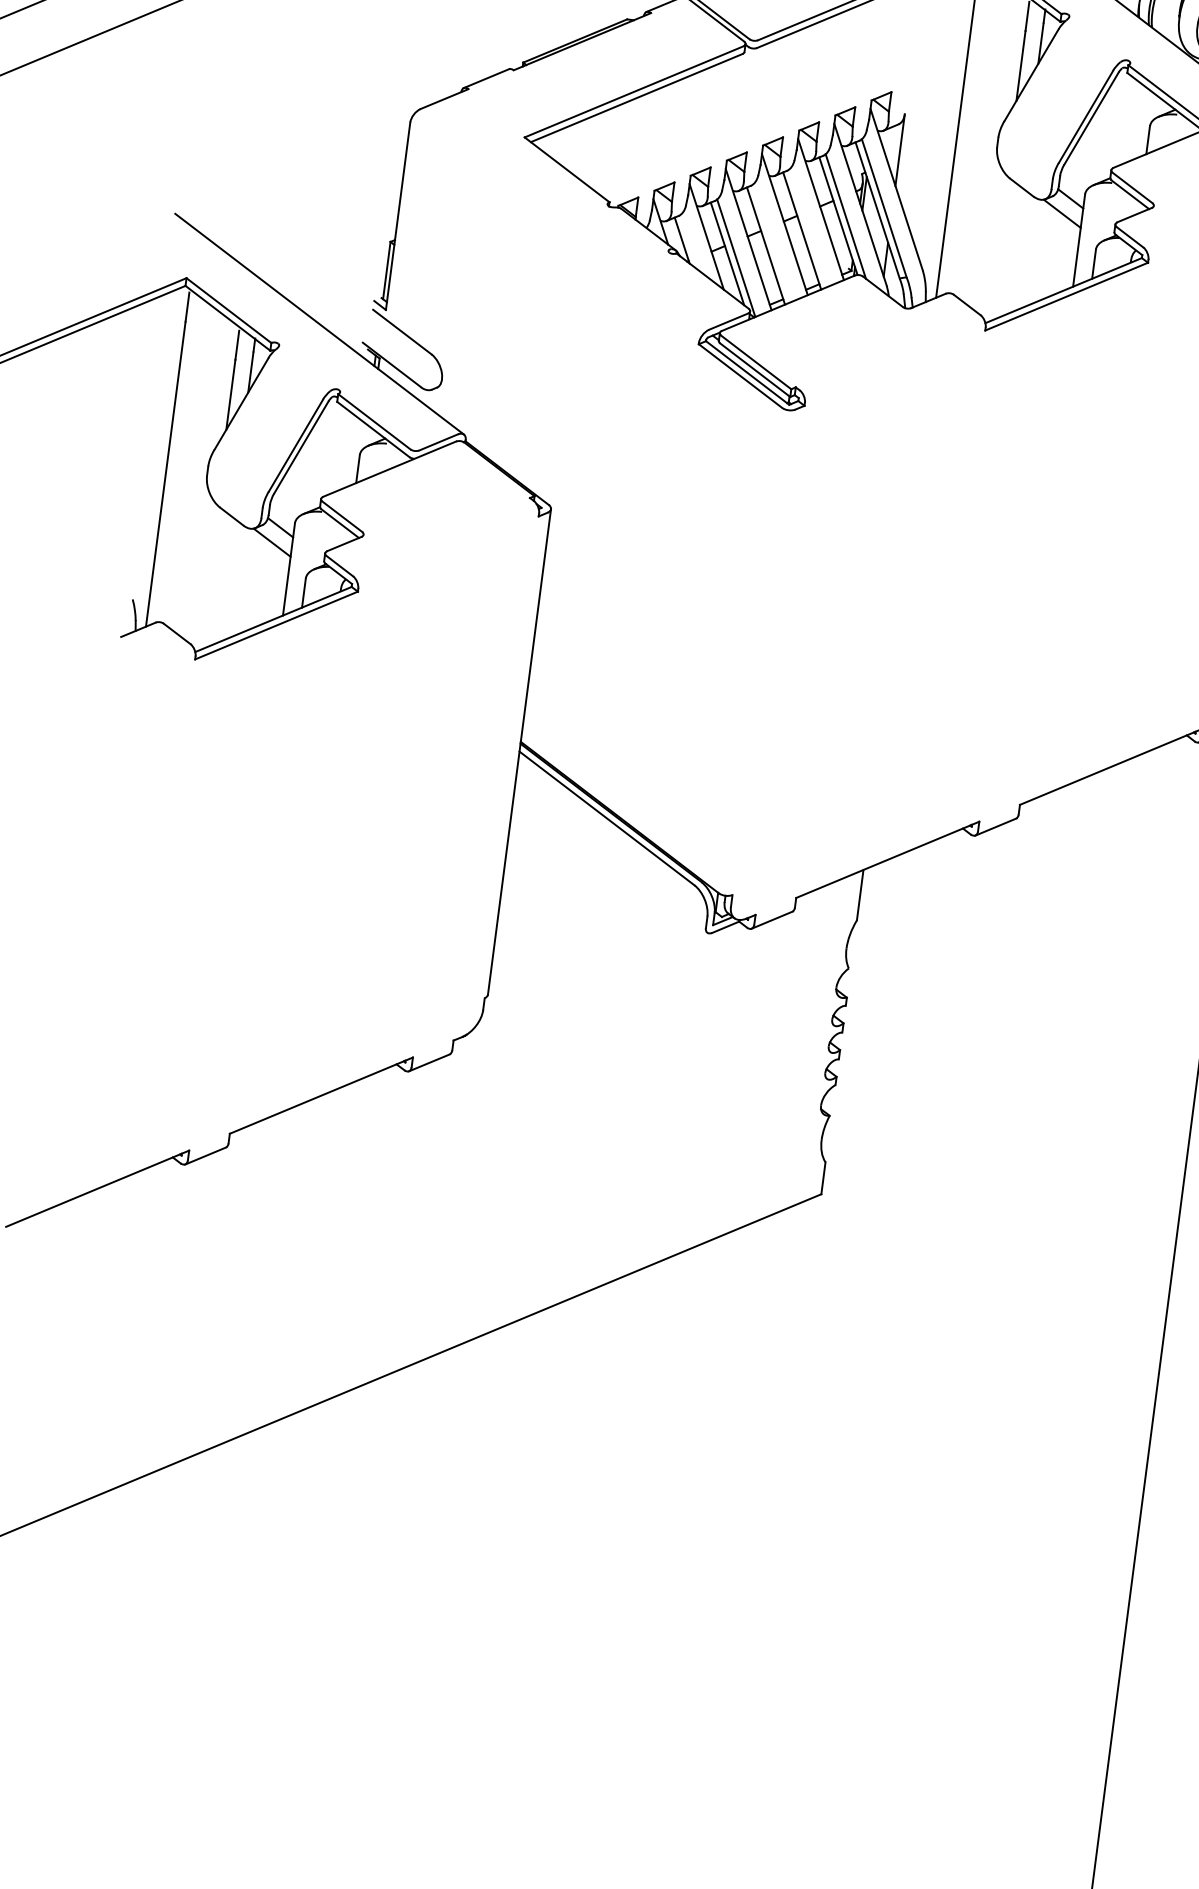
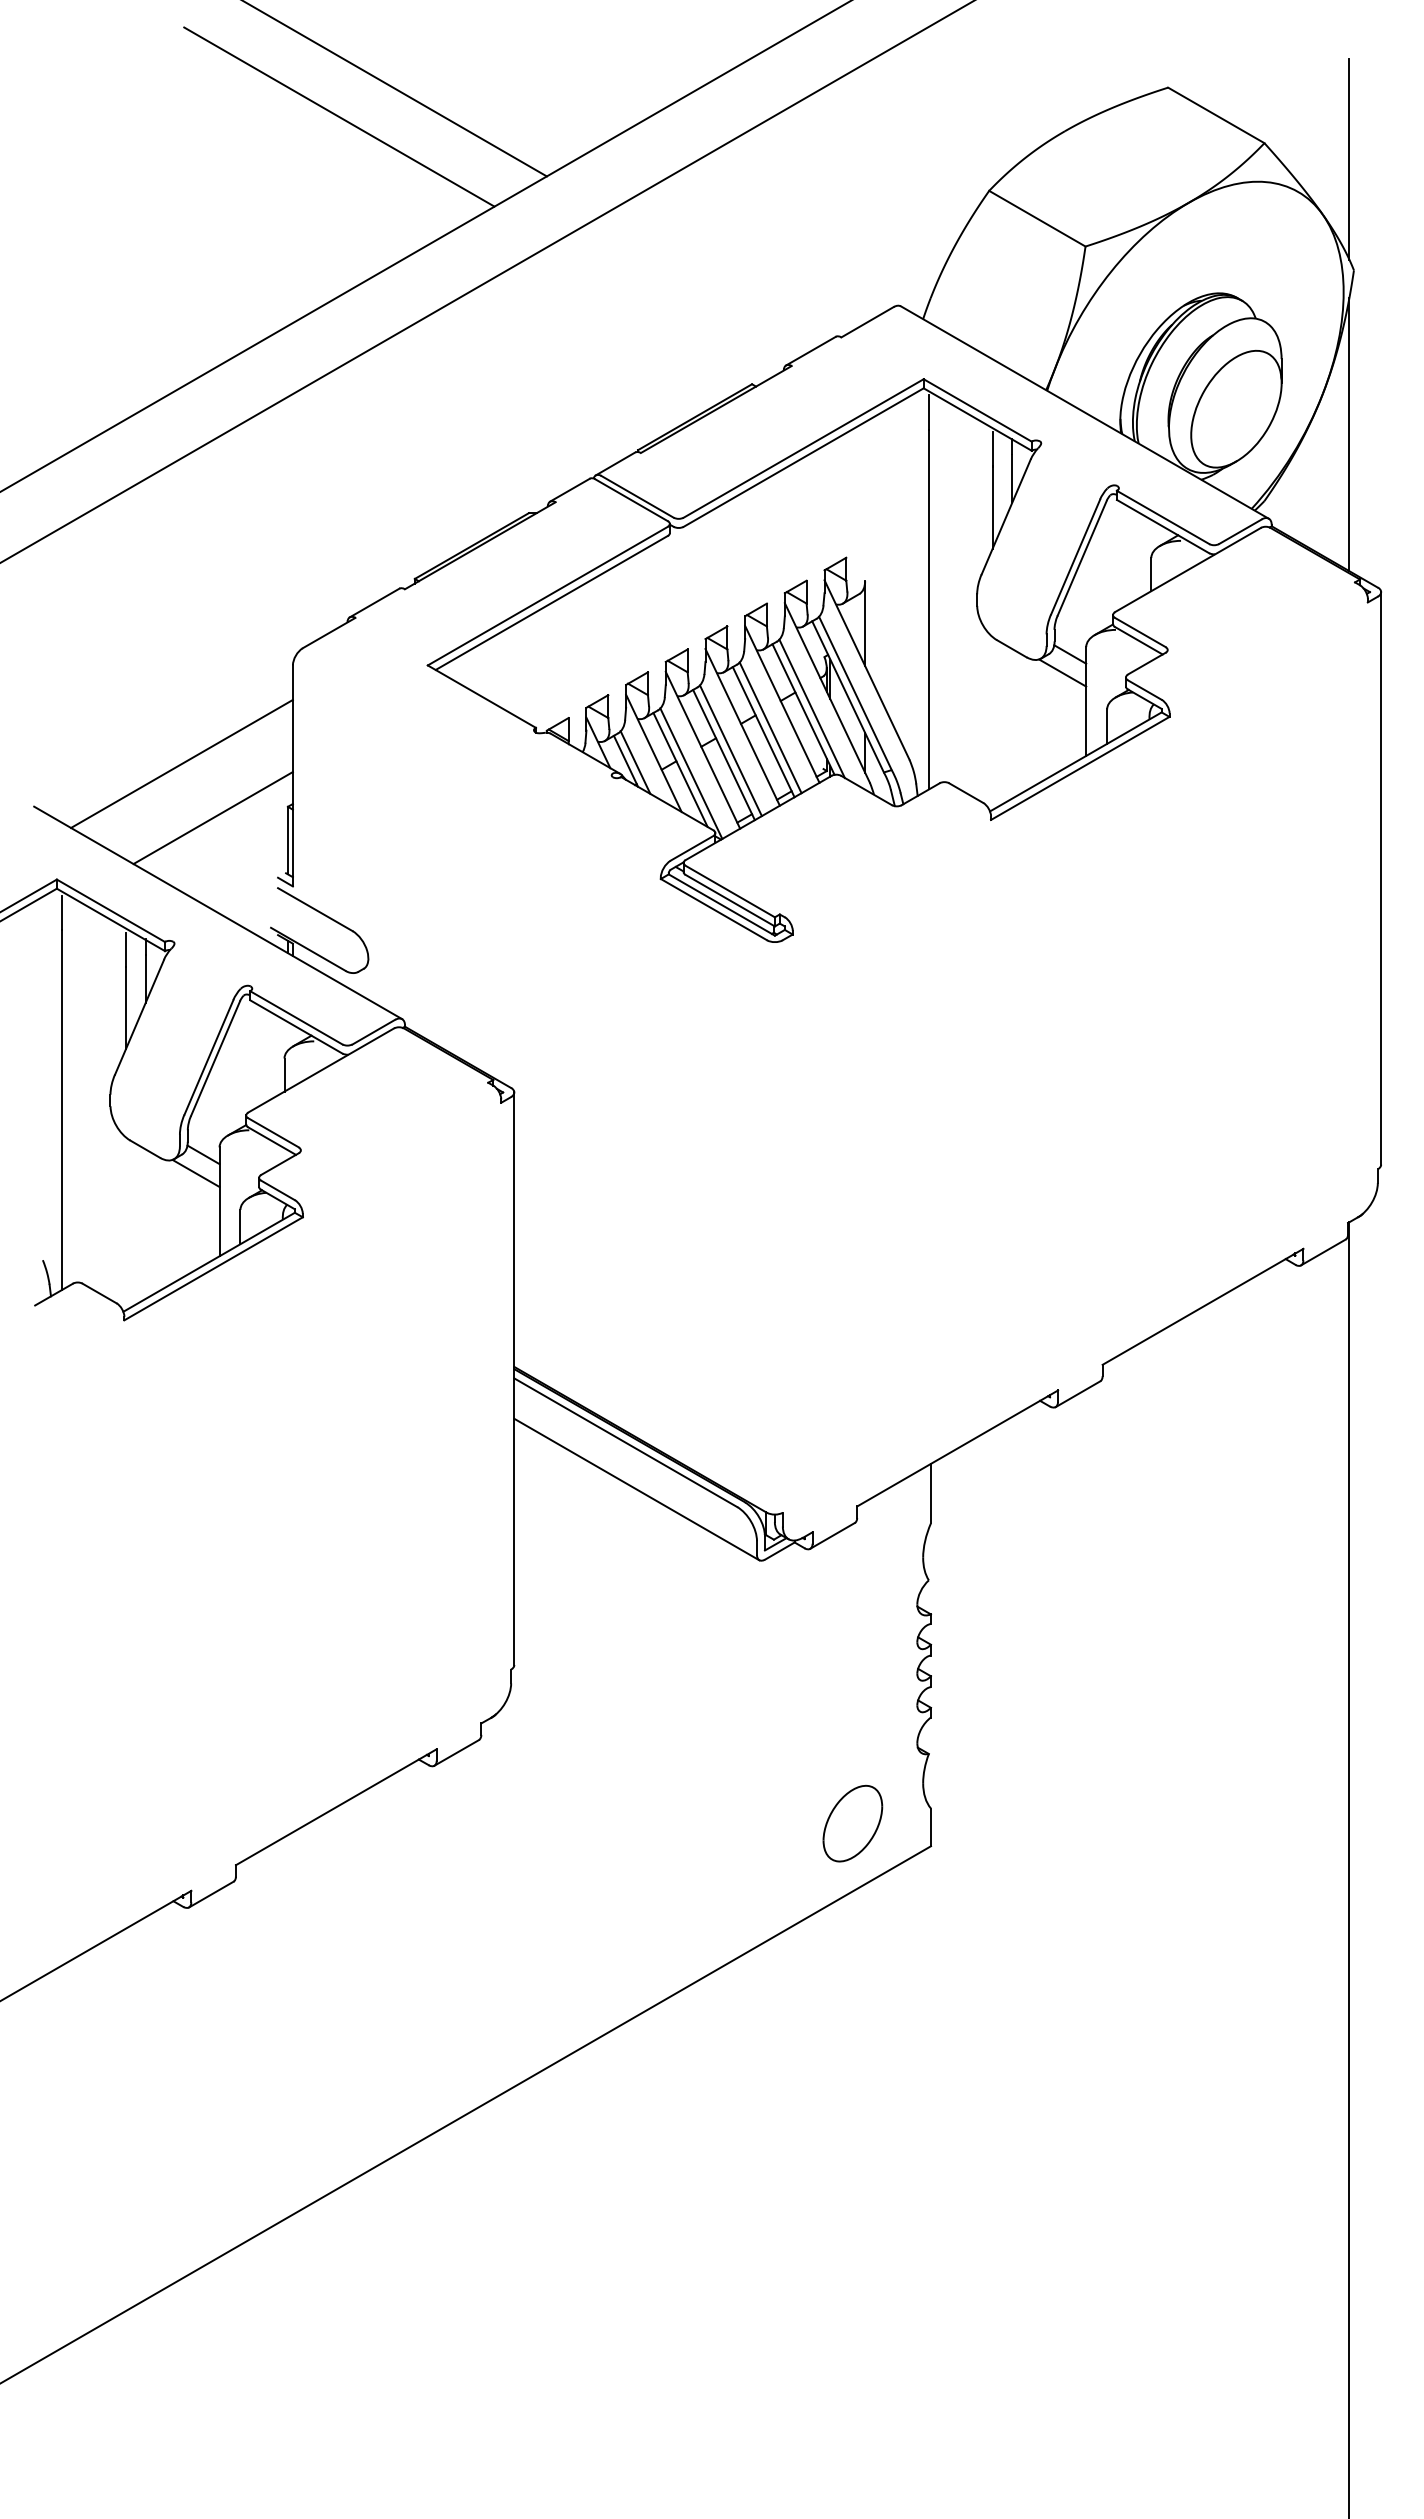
line: (304, 193) -> (181, 763), added
line: (808, 227) -> (770, 727), added
line: (690, 242) -> (635, 762), added
line: (772, 242) -> (730, 750), added
line: (325, 243) -> (212, 818), added
line: (610, 859) -> (636, 1489), added
part: (757, 1166) -> (852, 1823), added

